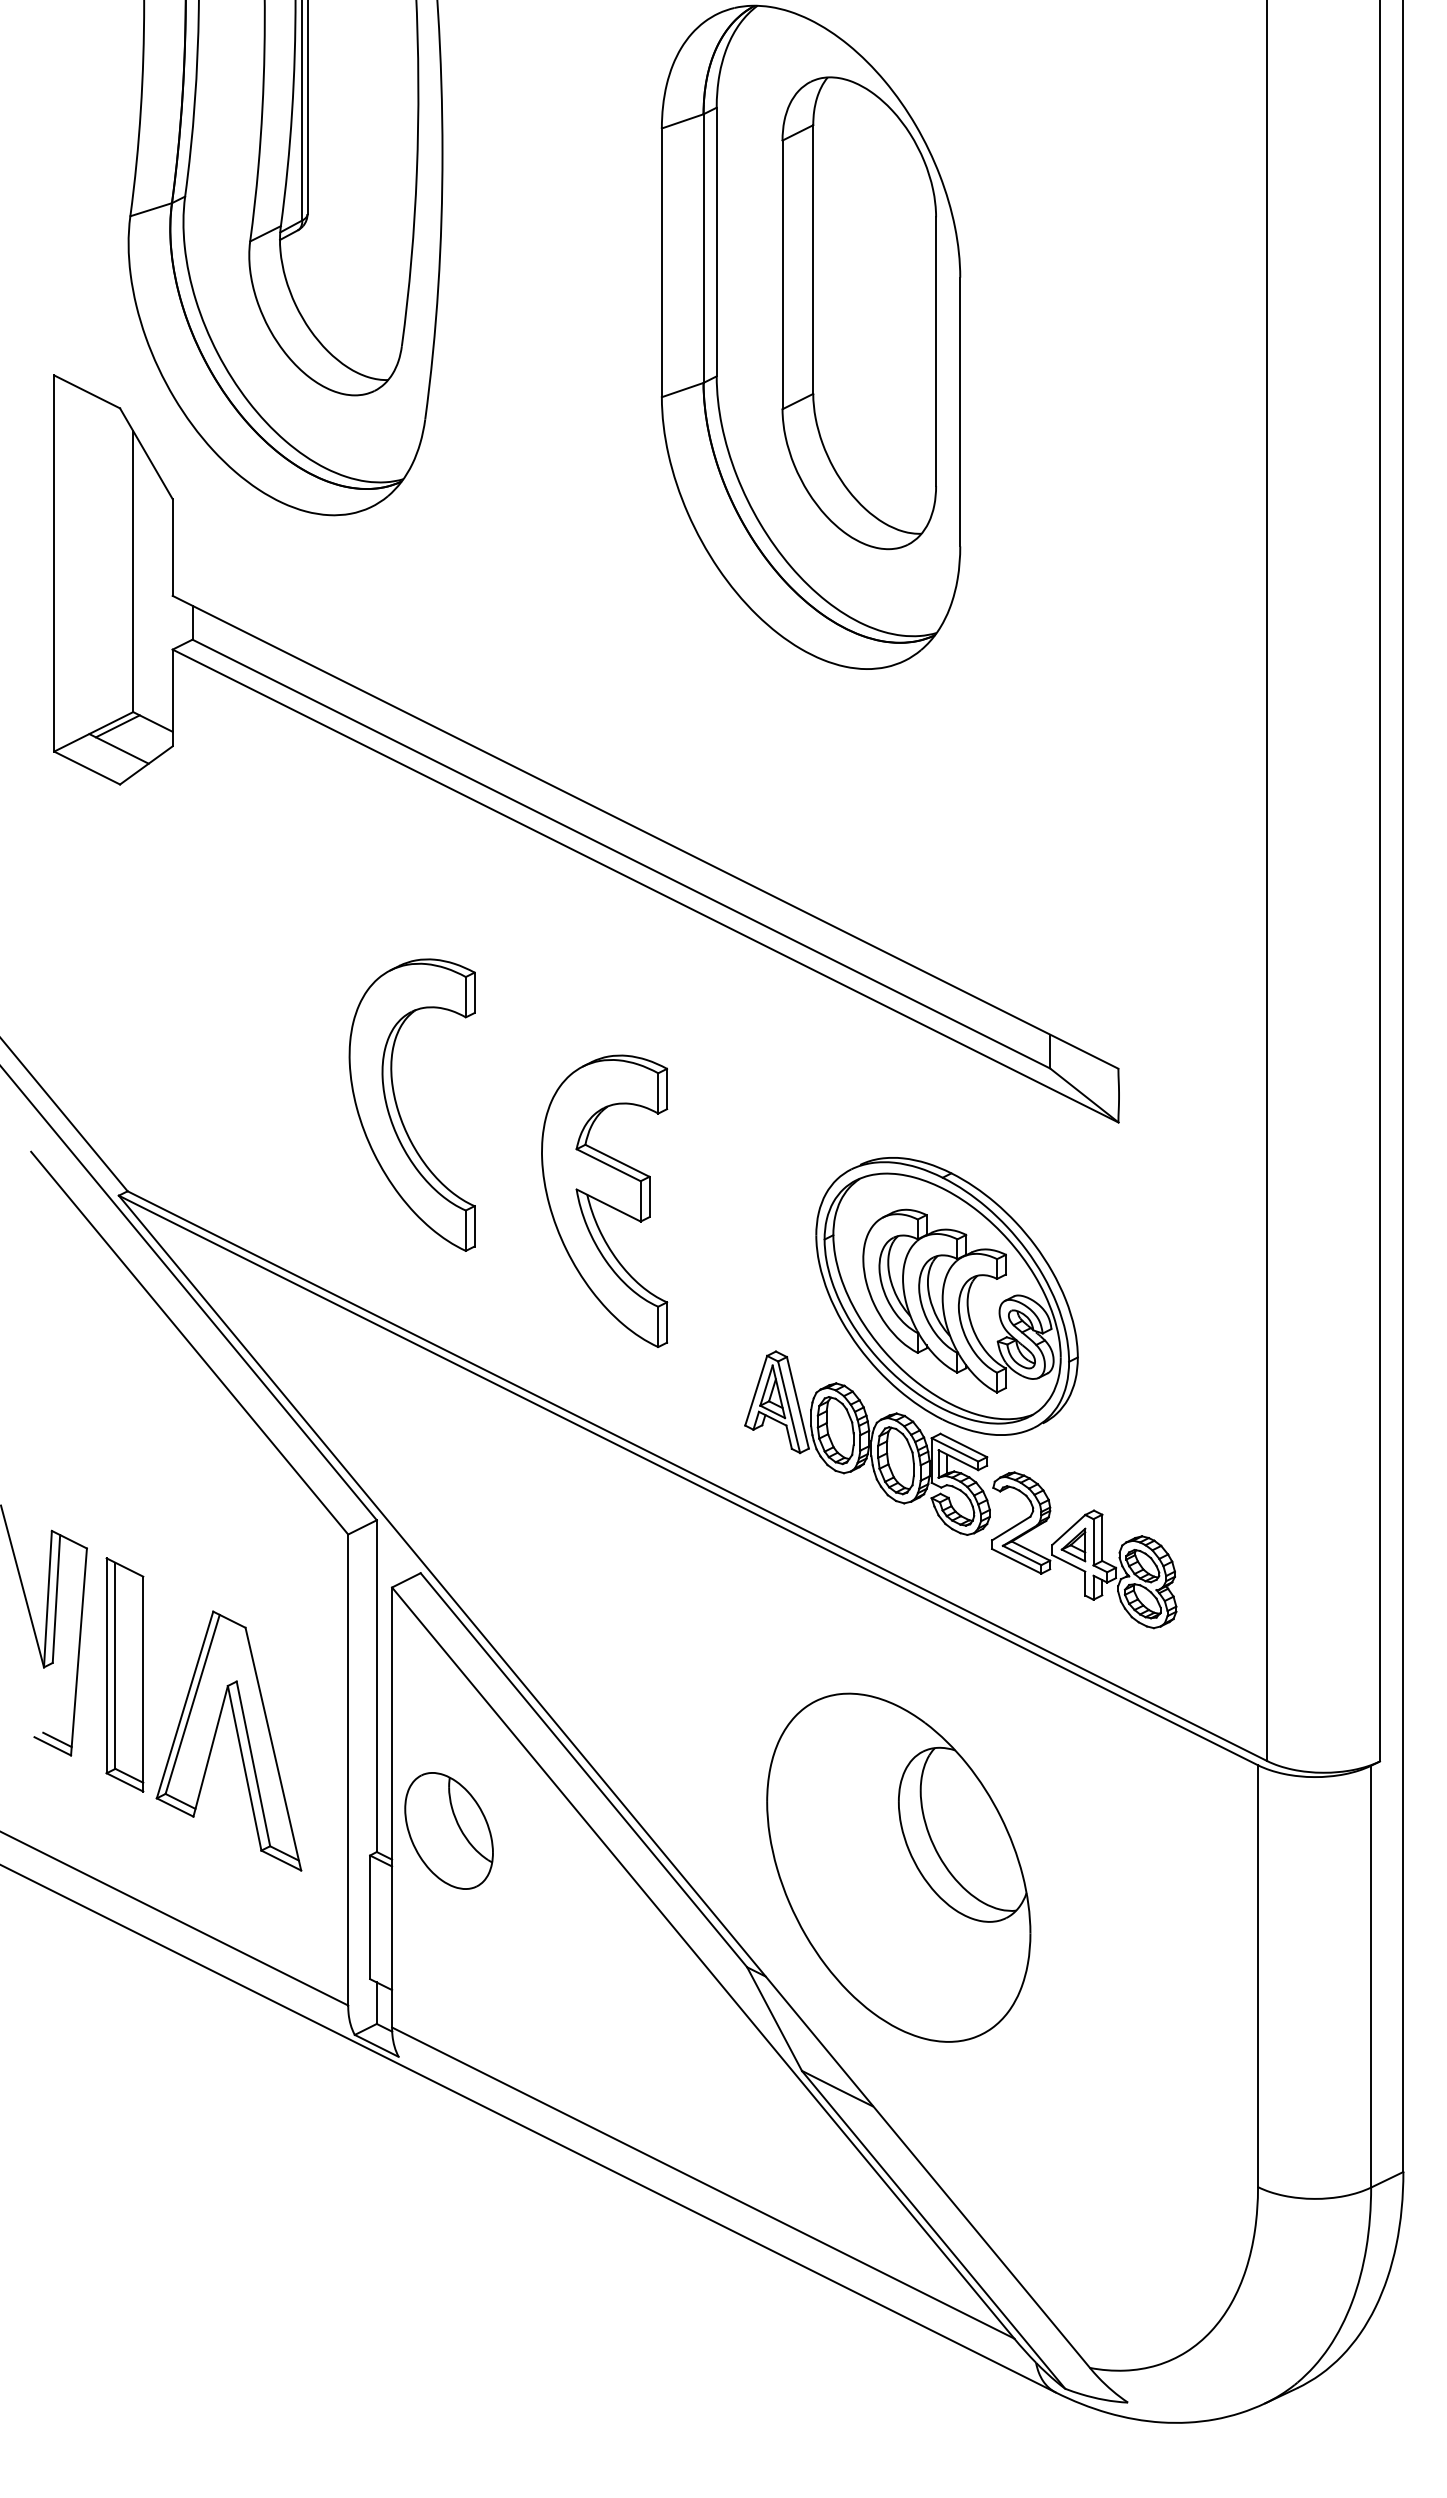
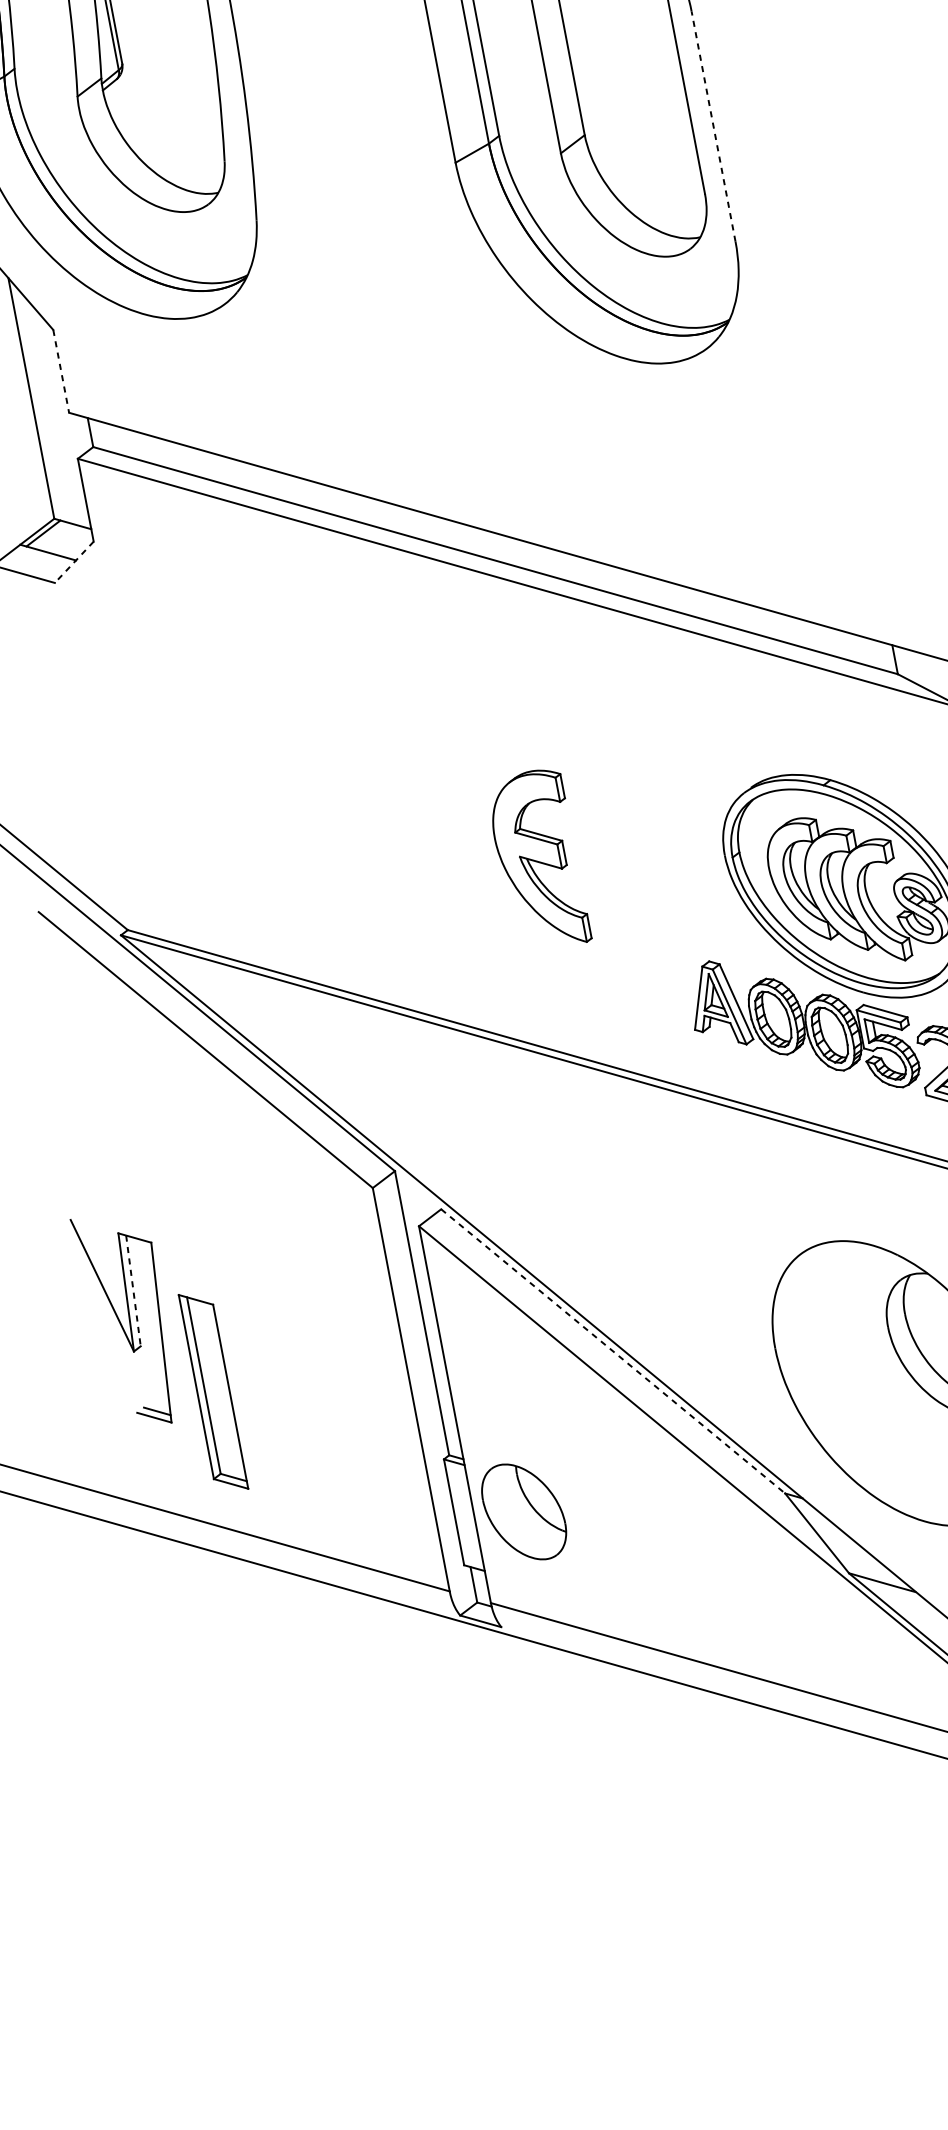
line: (960, 411) -> (713, 126), solid -> dashed
line: (172, 548) -> (61, 372), solid -> dashed
line: (145, 765) -> (73, 562), solid -> dashed
part: (398, 1107) -> (346, 814), removed
part: (604, 1200) -> (537, 860), size x0.7
line: (56, 1599) -> (133, 1291), solid -> dashed
part: (124, 1674) -> (213, 1391), moved
part: (237, 1739) -> (311, 1381), removed
line: (583, 1770) -> (612, 1351), solid -> dashed
part: (448, 1830) -> (523, 1511), moved

